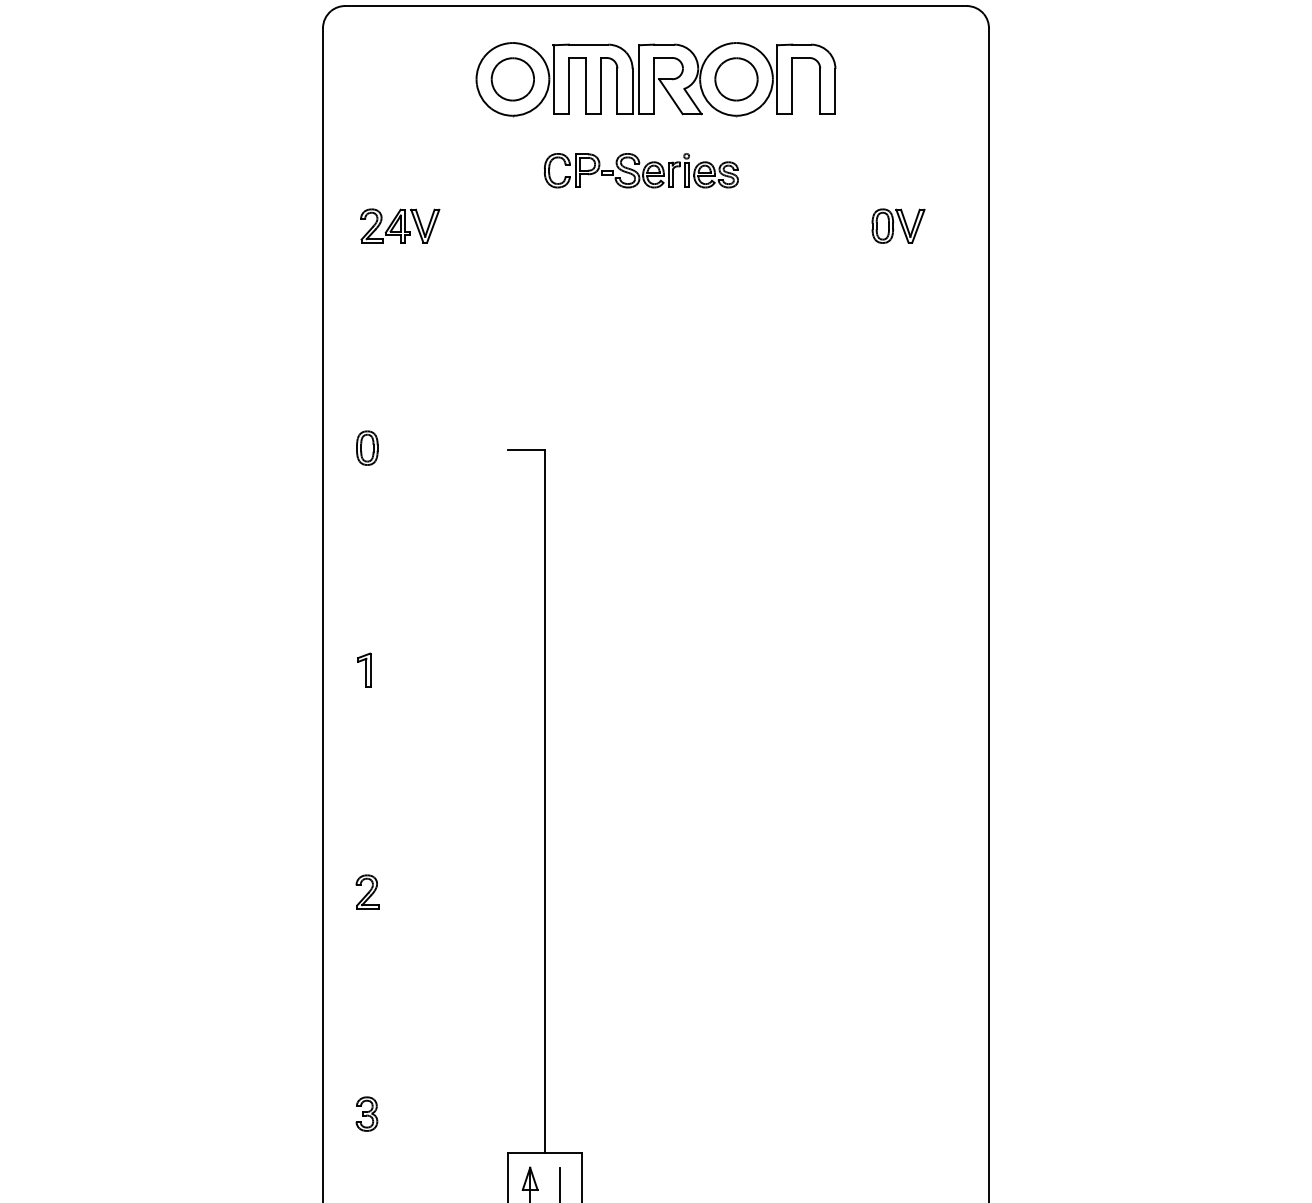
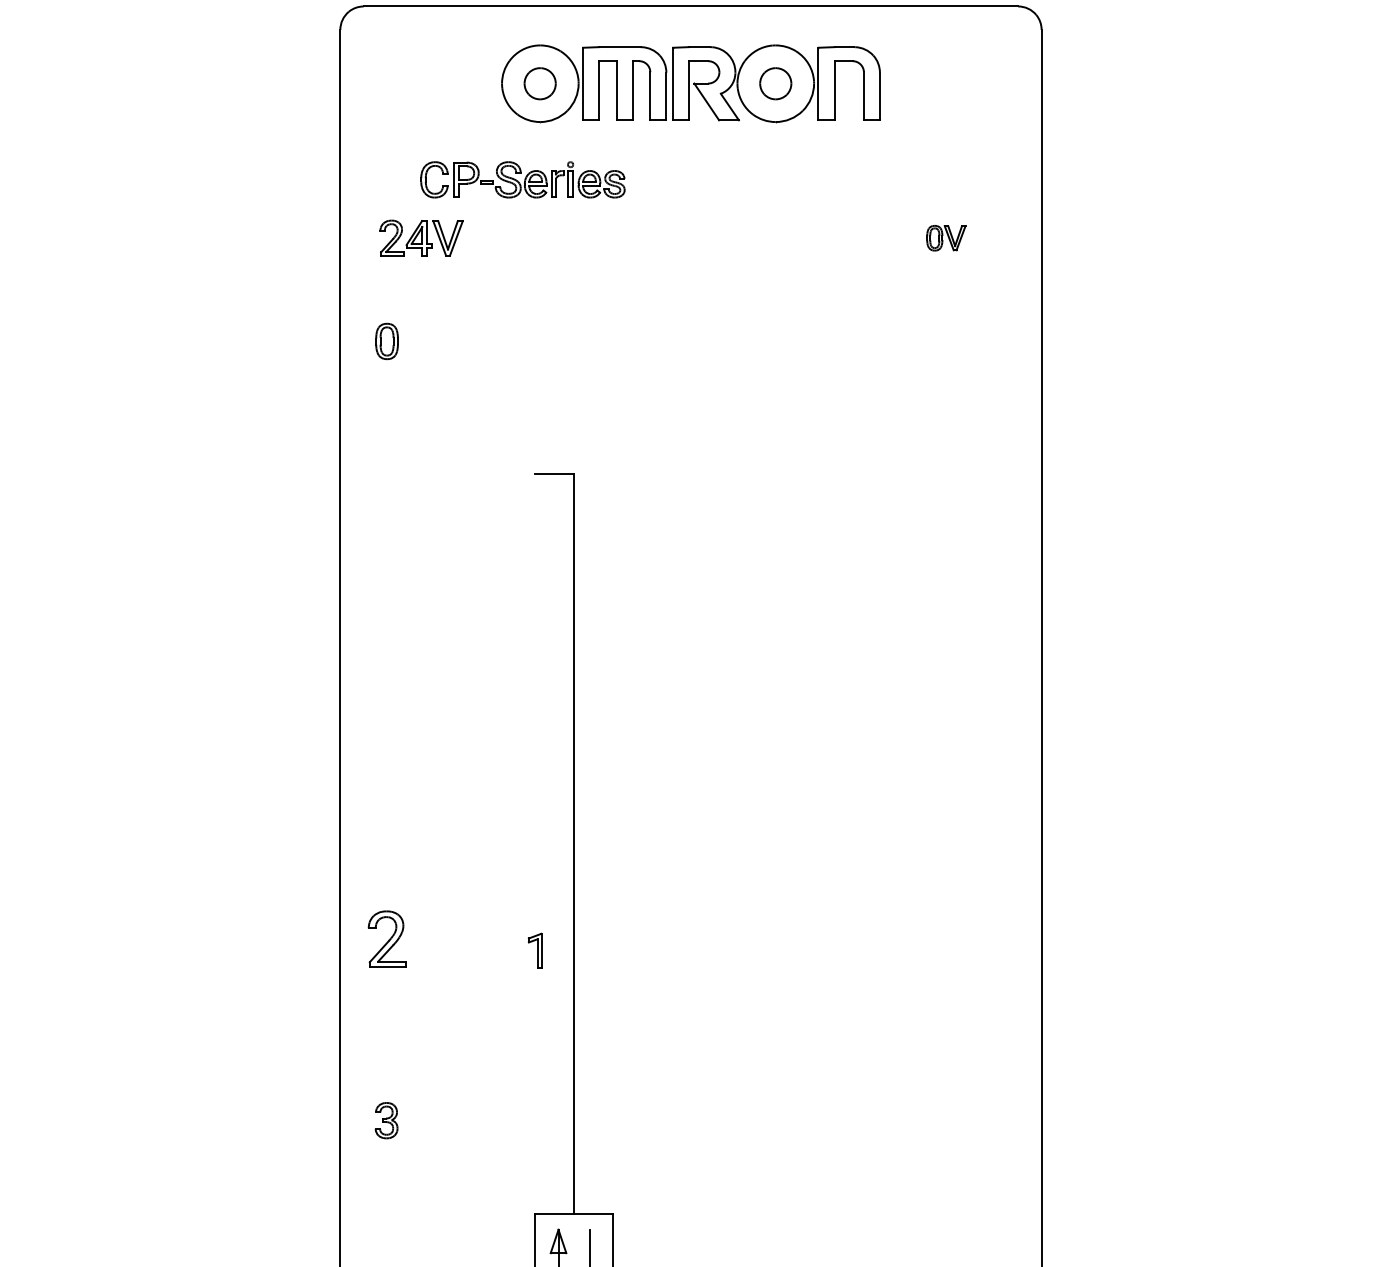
part: (512, 79) -> (539, 83), size x0.7
part: (736, 79) -> (775, 83), size x0.7
part: (641, 170) -> (523, 179), moved
part: (898, 225) -> (946, 237), size x0.7
part: (367, 447) -> (387, 340), moved
part: (364, 669) -> (535, 950), moved
part: (367, 891) -> (387, 938), size x1.6
part: (366, 1113) -> (386, 1119), moved

